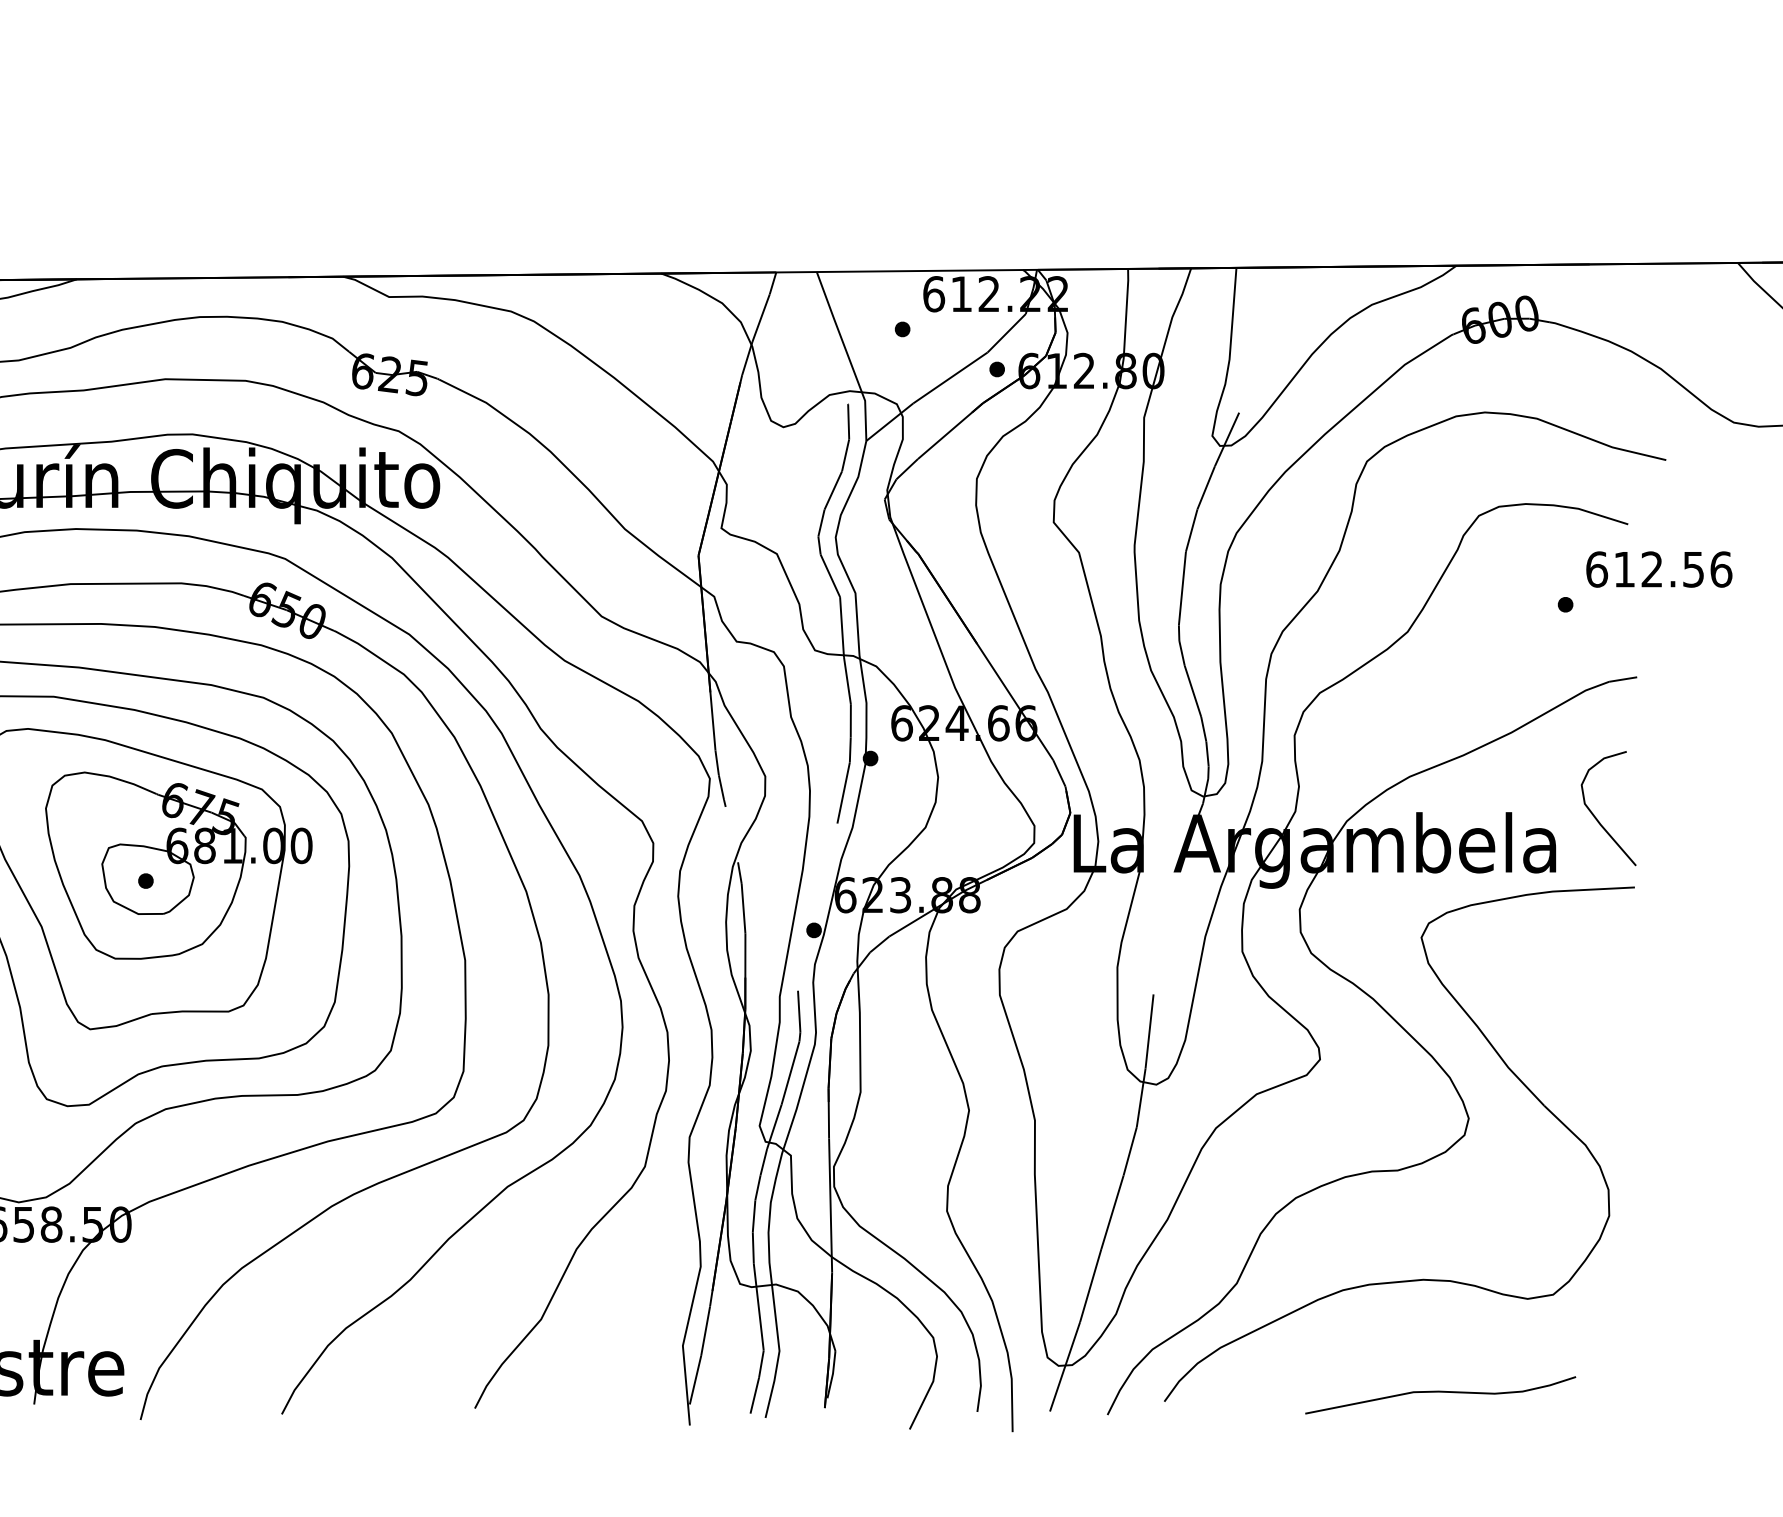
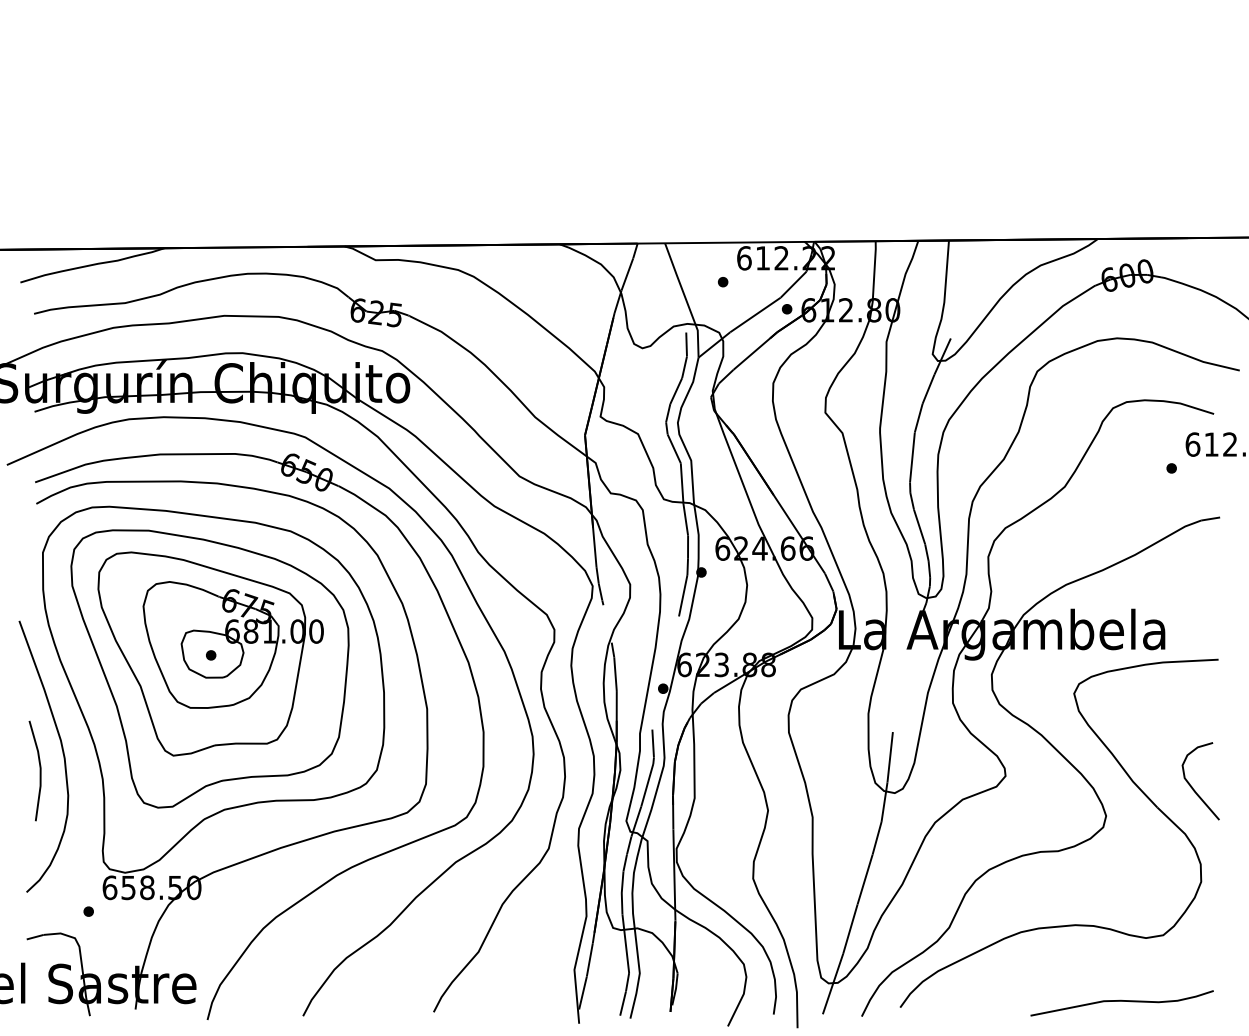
curve: (1596, 816) -> (1192, 786), moved
curve: (1439, 1392) -> (1121, 1001), moved

